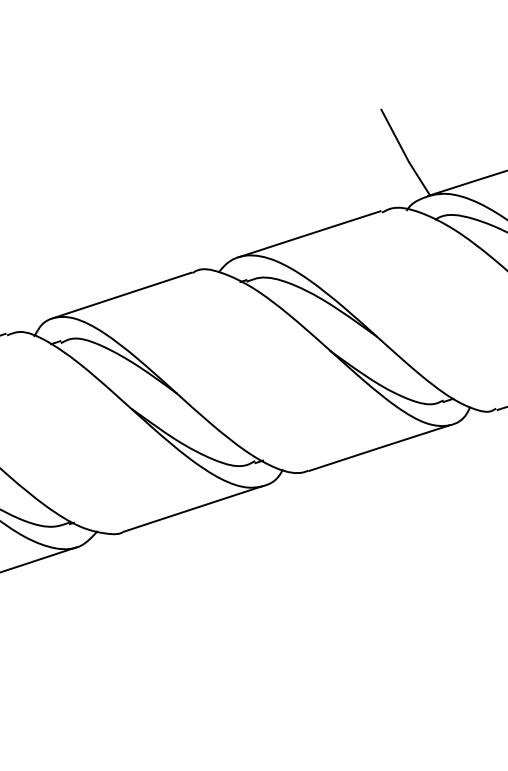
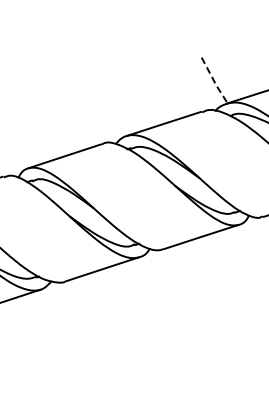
line: (405, 154) -> (214, 81), solid -> dashed

